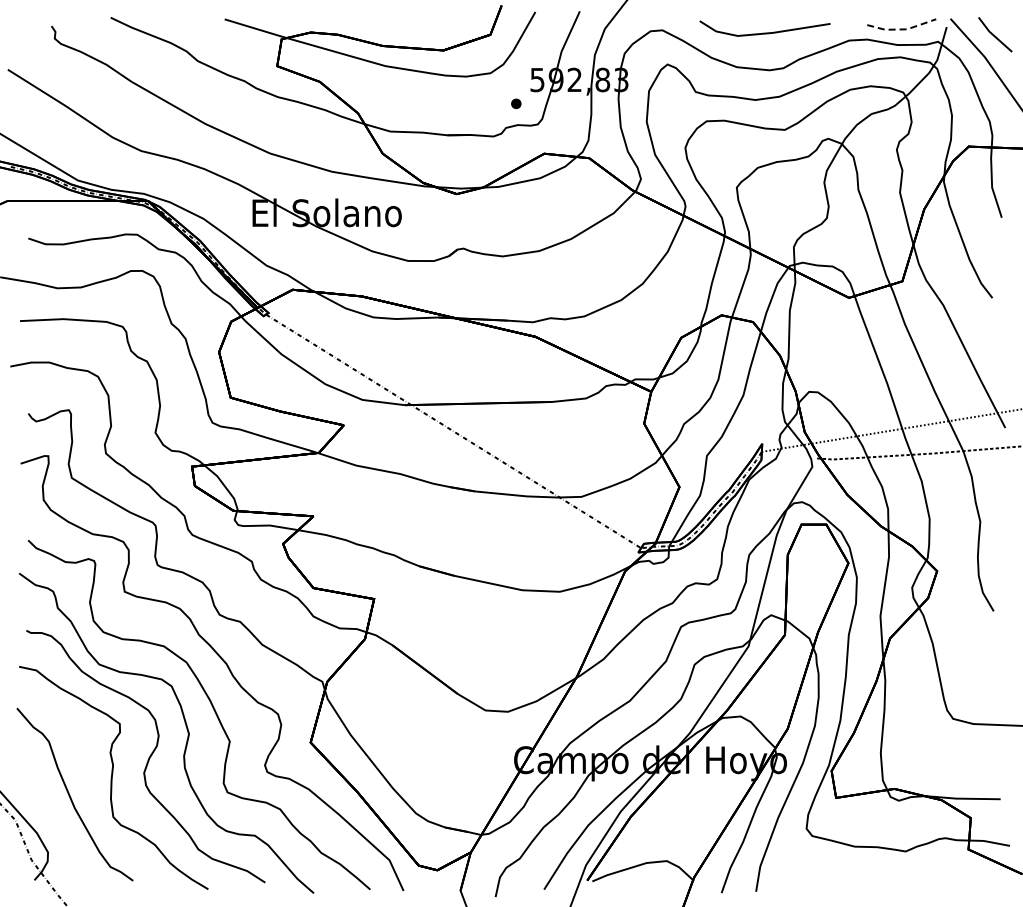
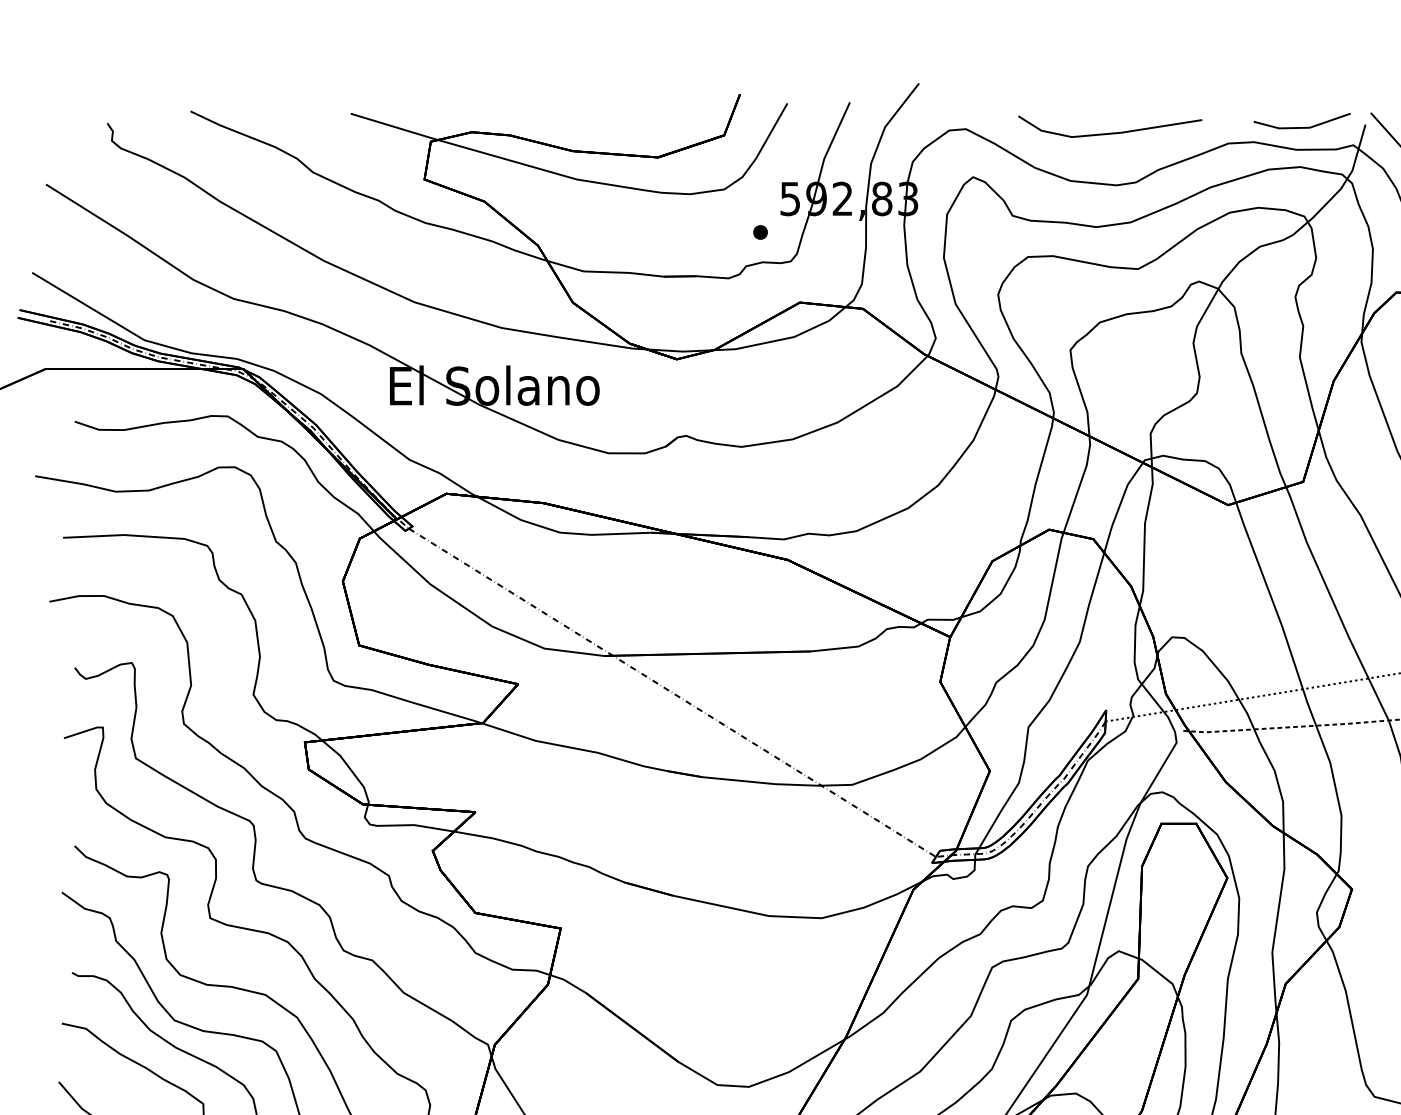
line: (902, 29) -> (1303, 127), dashed -> solid

